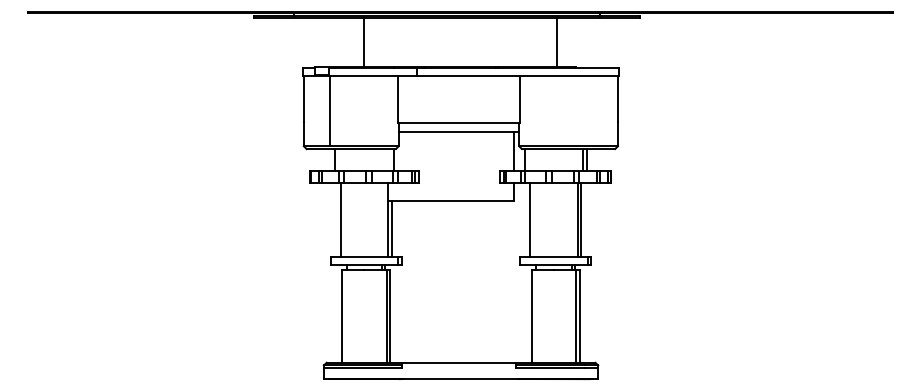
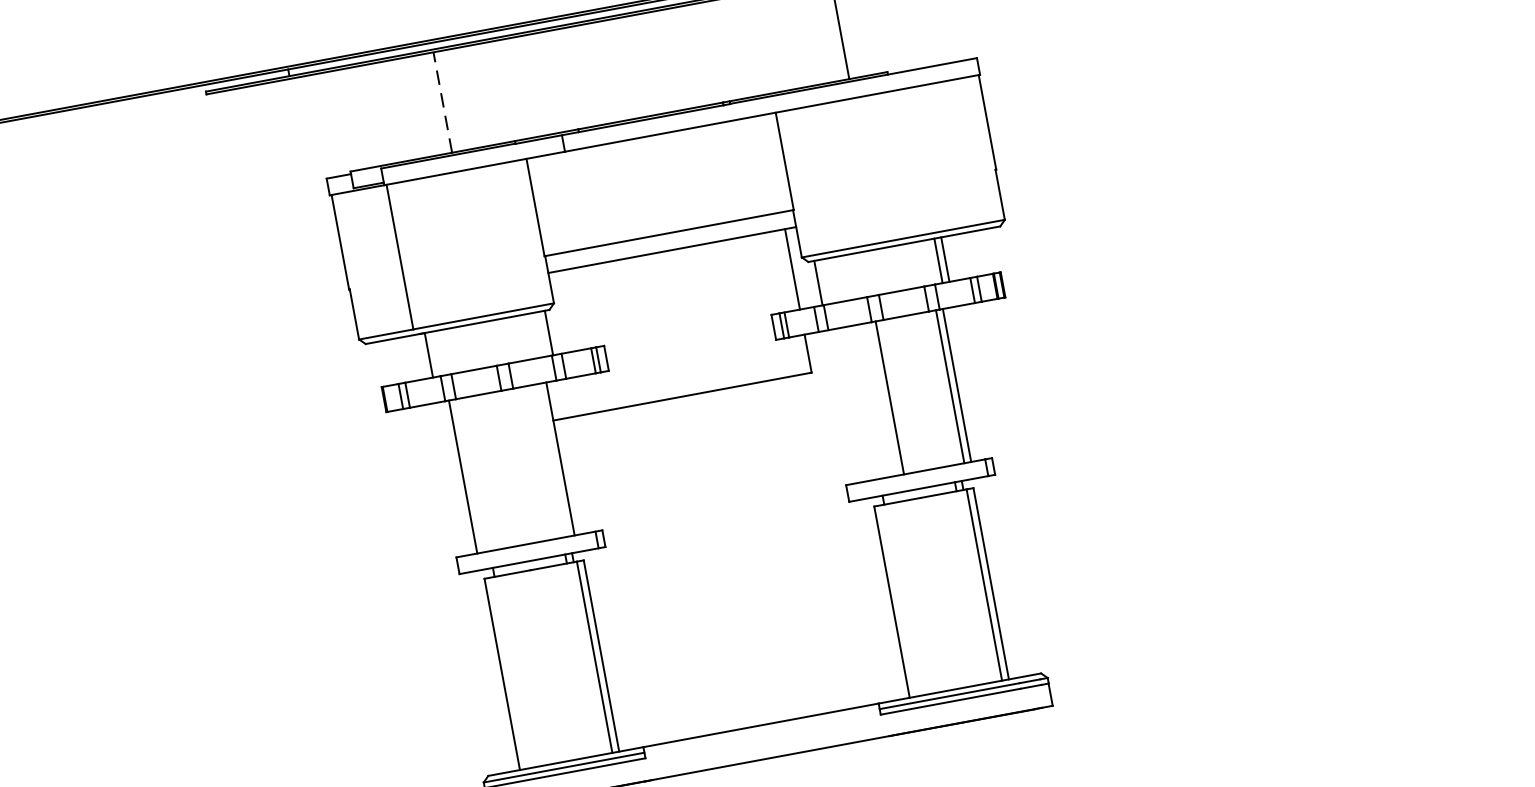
line: (363, 41) -> (441, 101), solid -> dashed
line: (530, 219) -> (889, 396), moved
line: (391, 229) -> (570, 477), removed

